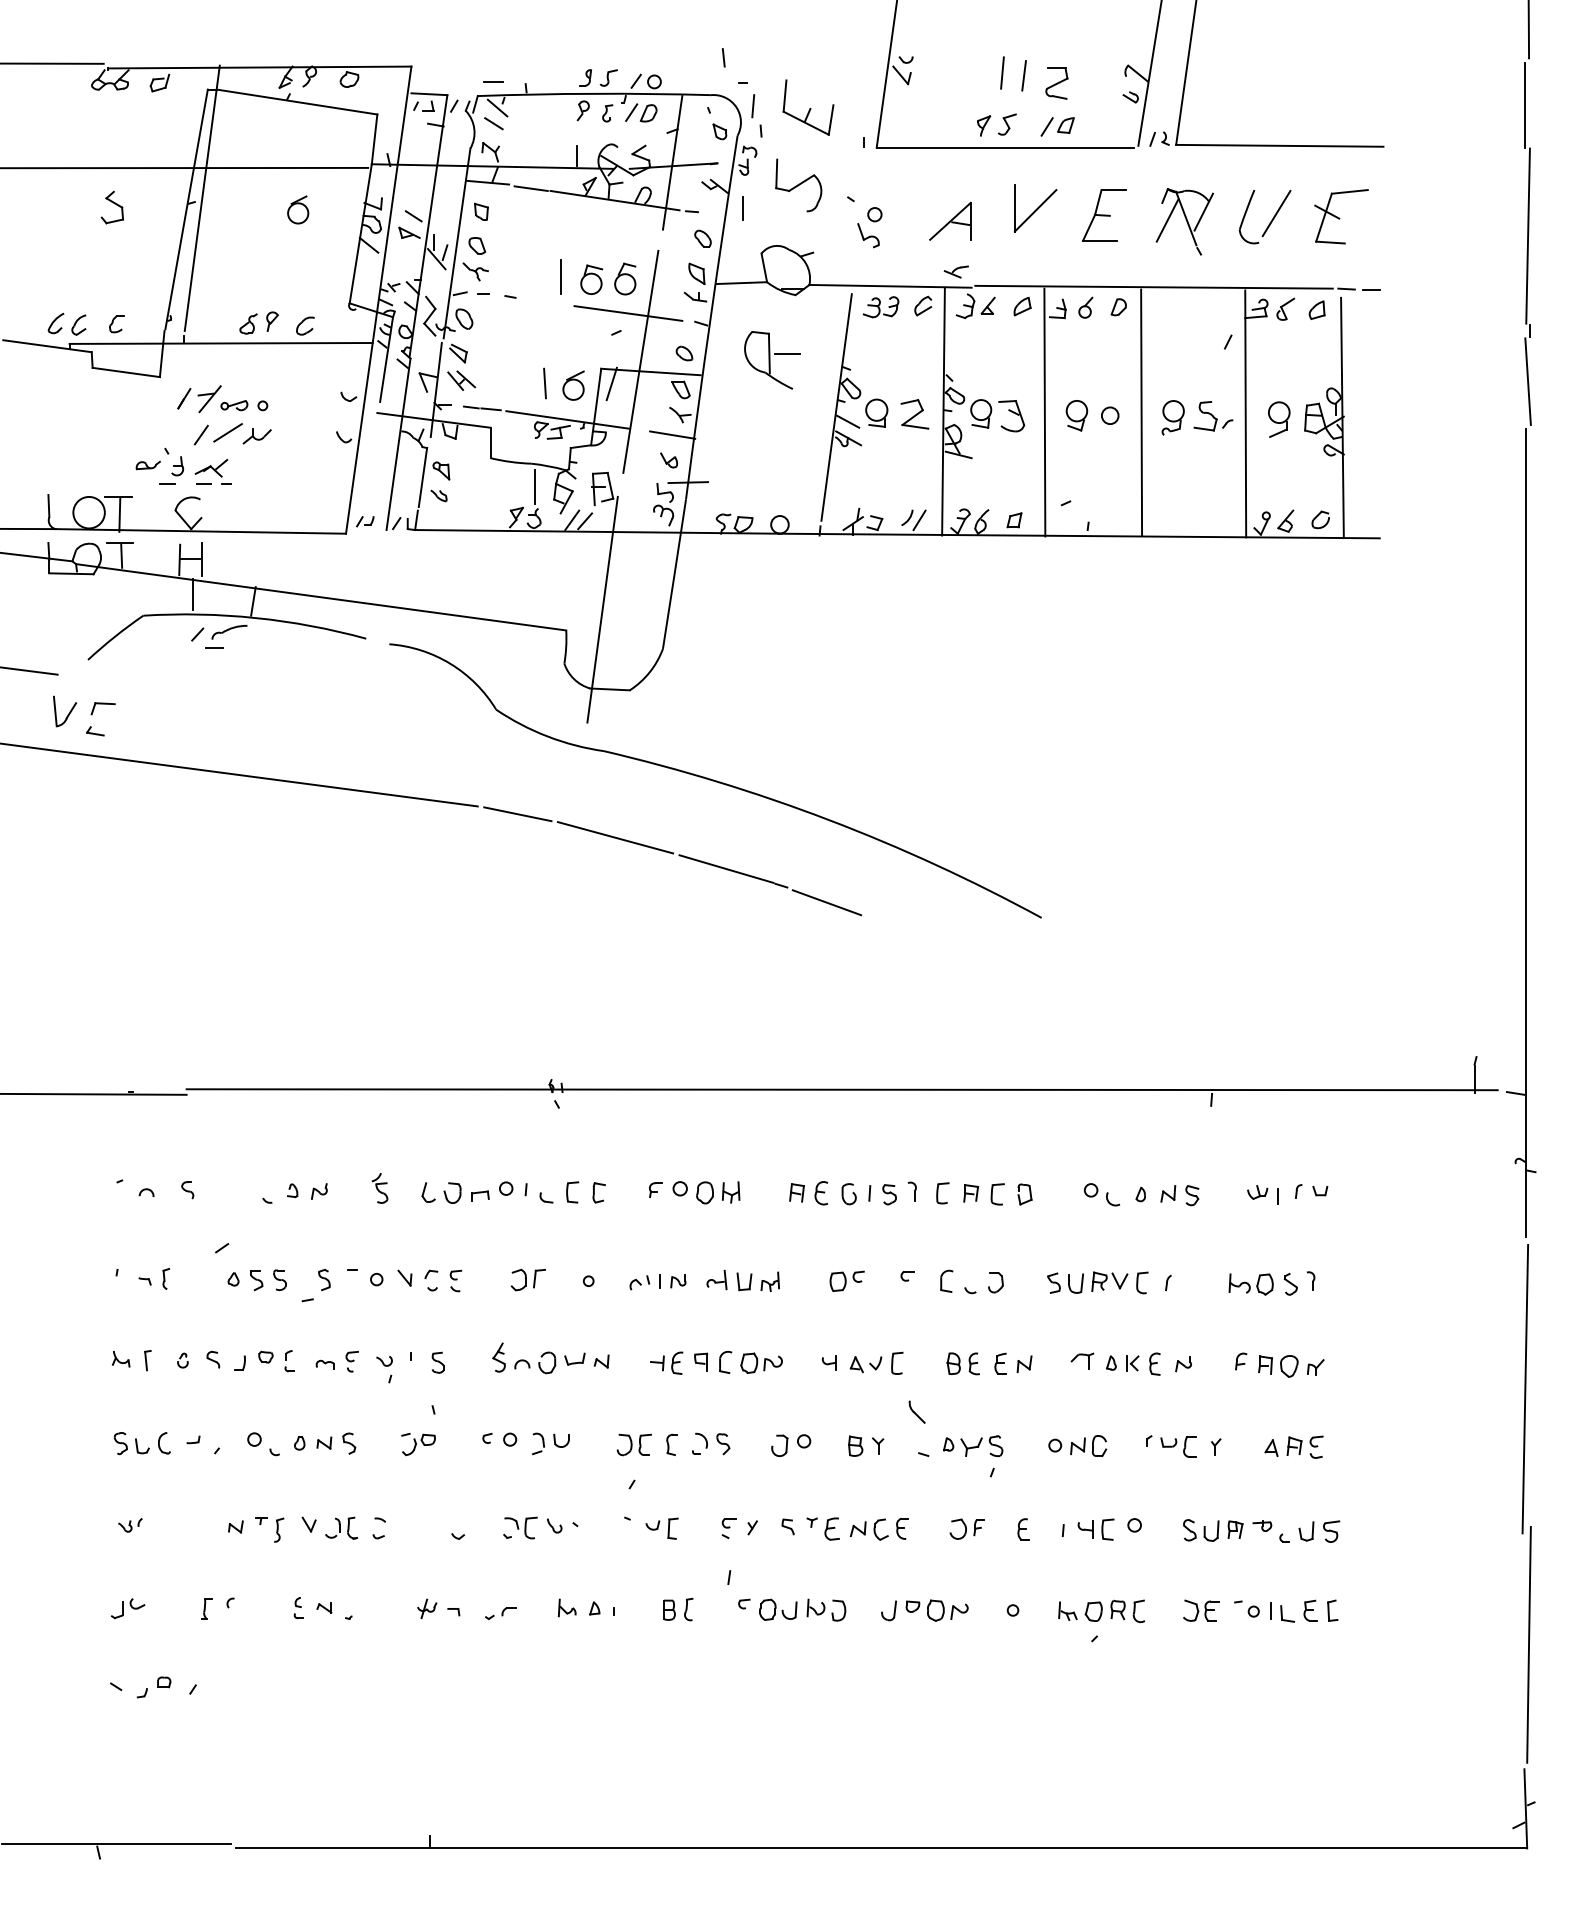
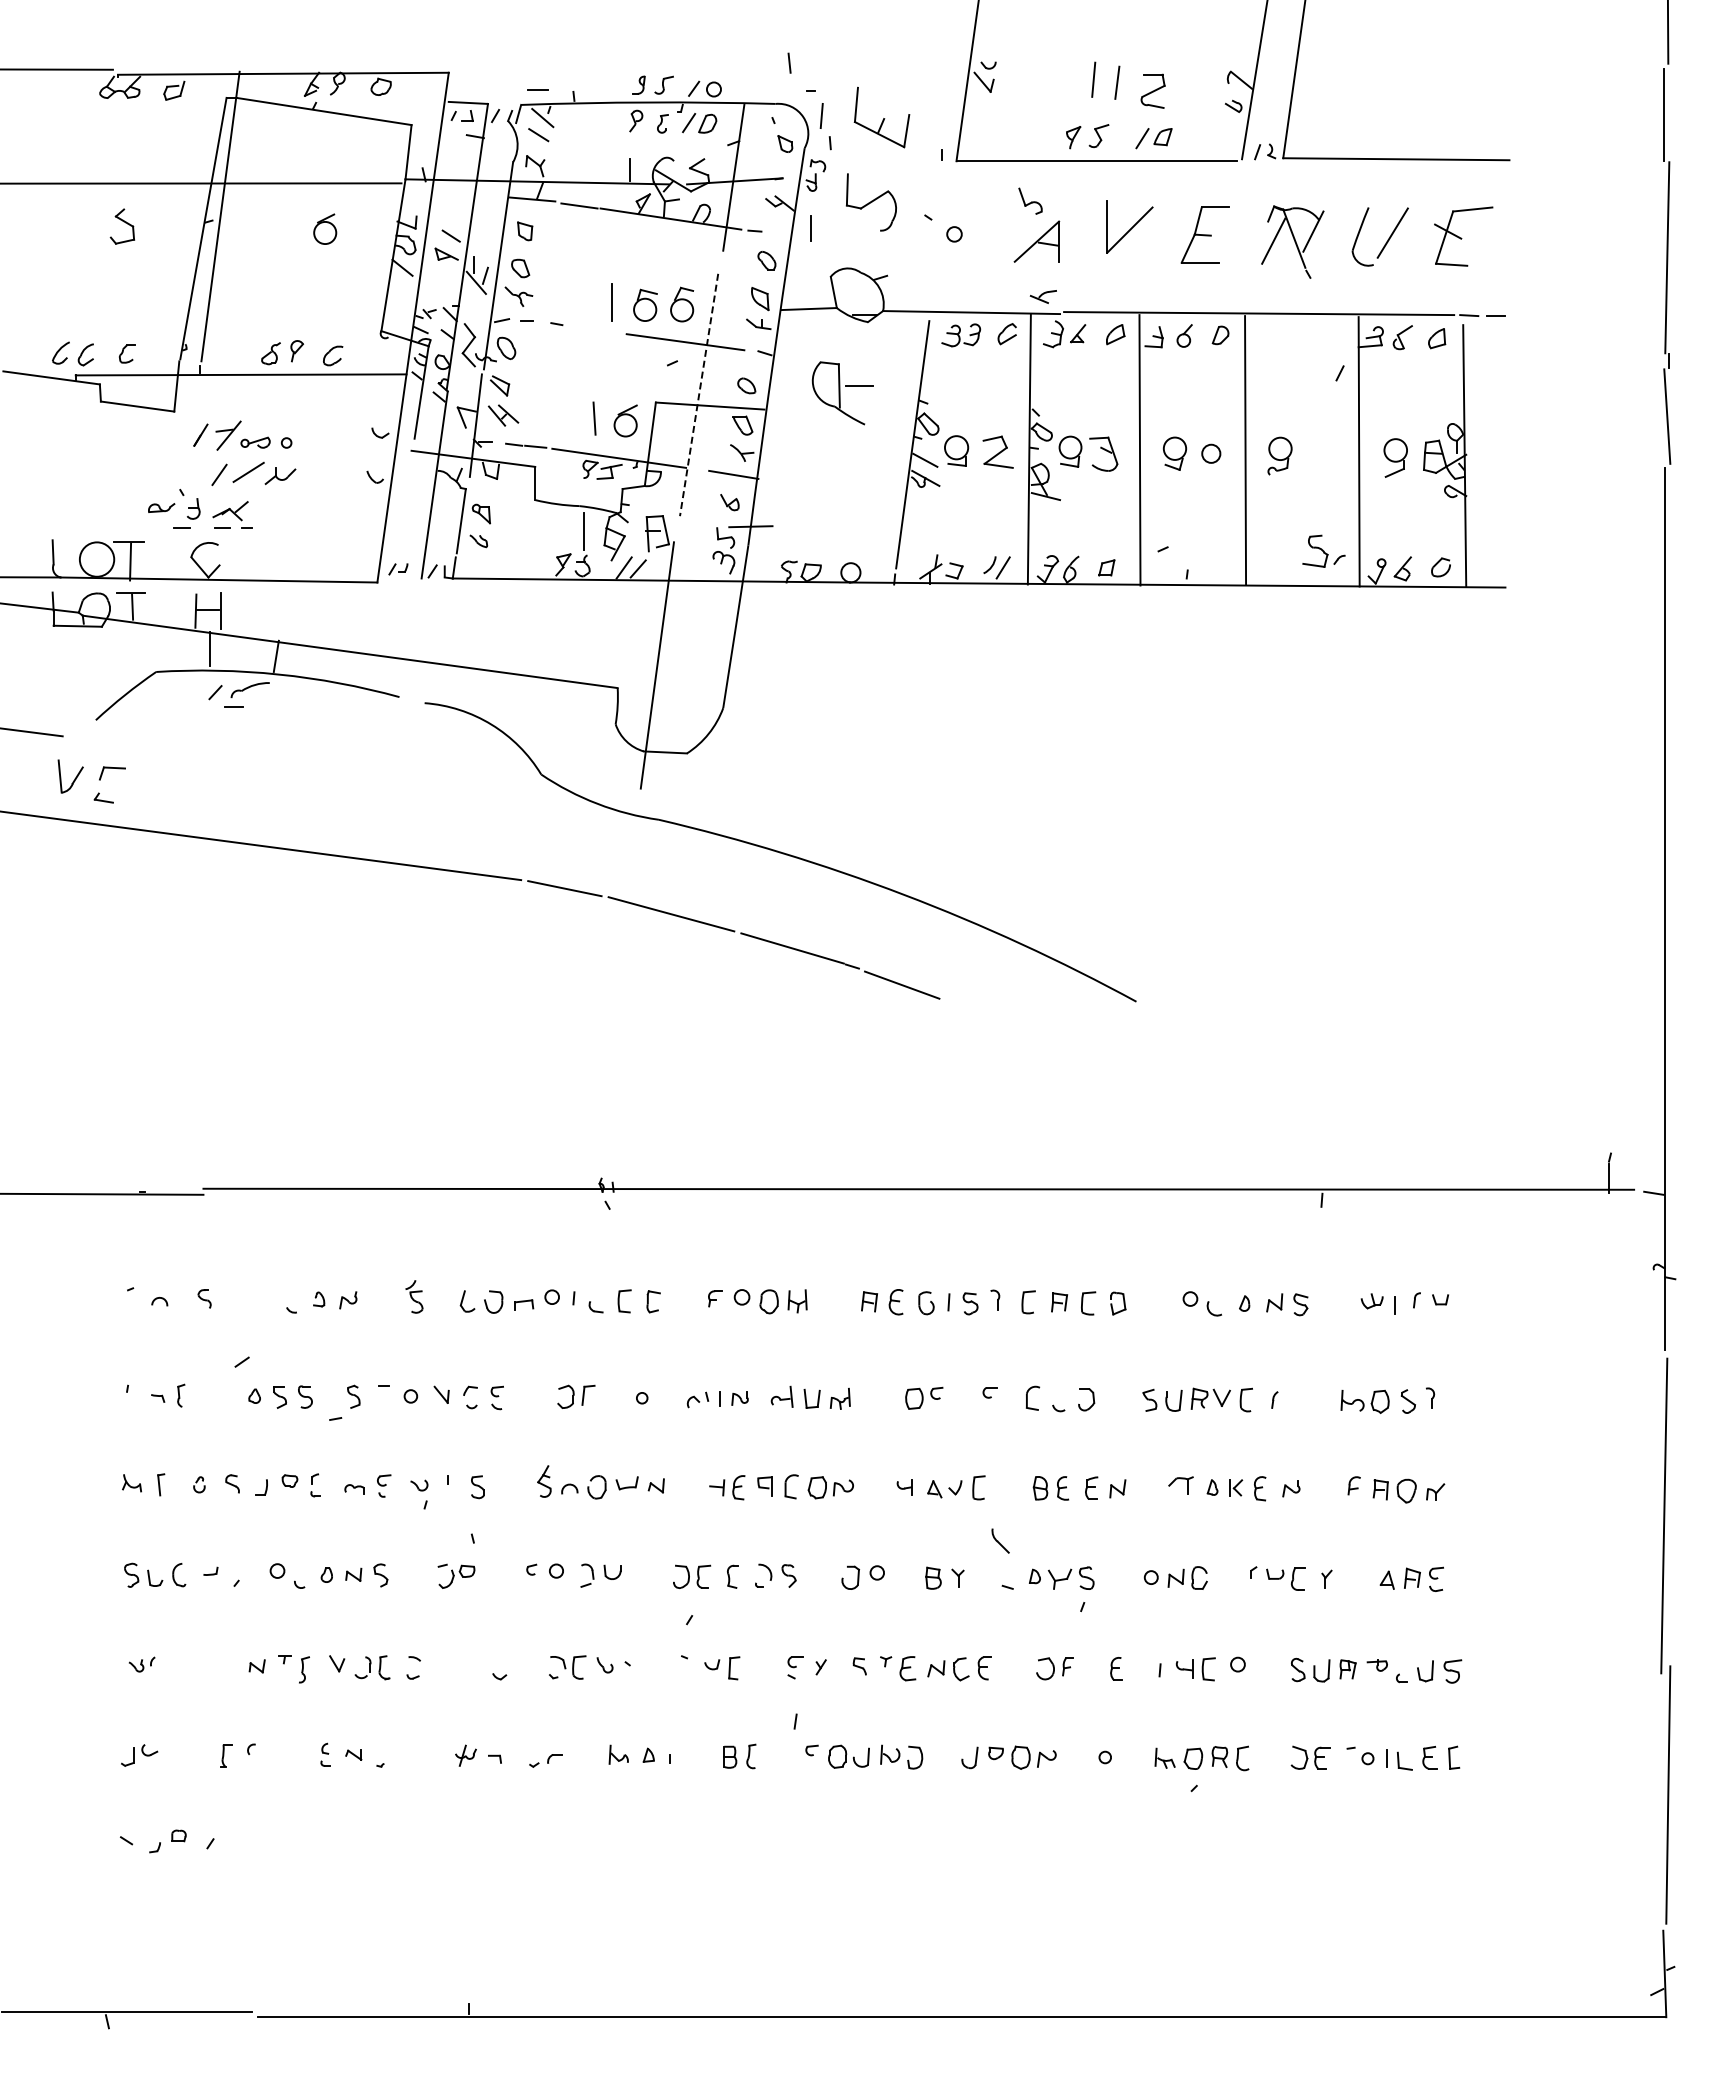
part: (868, 234) -> (1030, 200), moved
line: (641, 362) -> (699, 395), solid -> dashed
line: (610, 383) -> (666, 418), removed
part: (1213, 415) -> (1323, 550), moved

